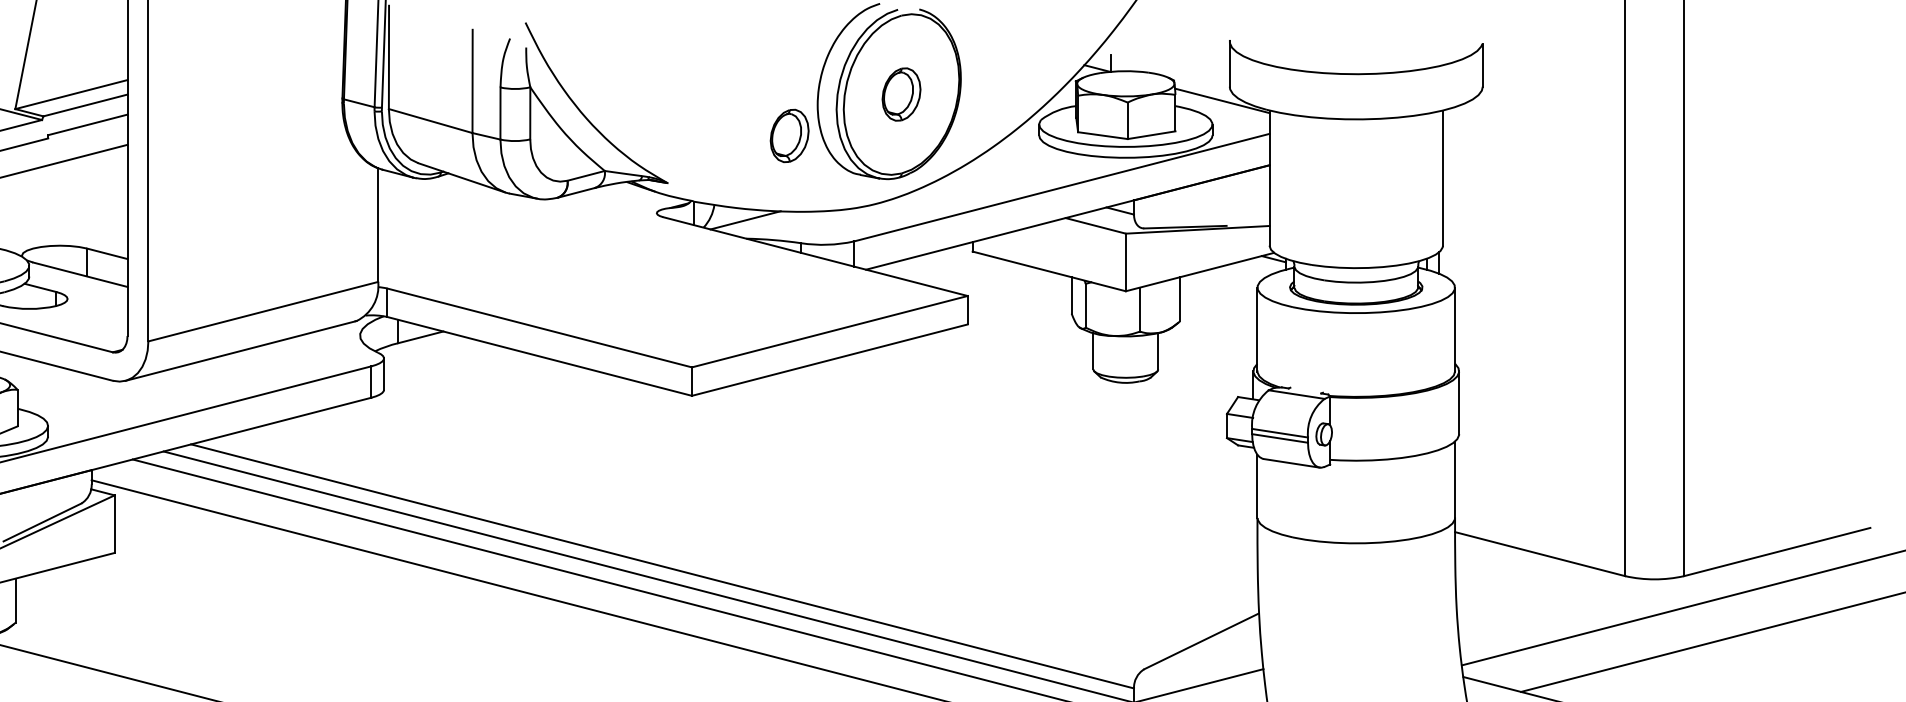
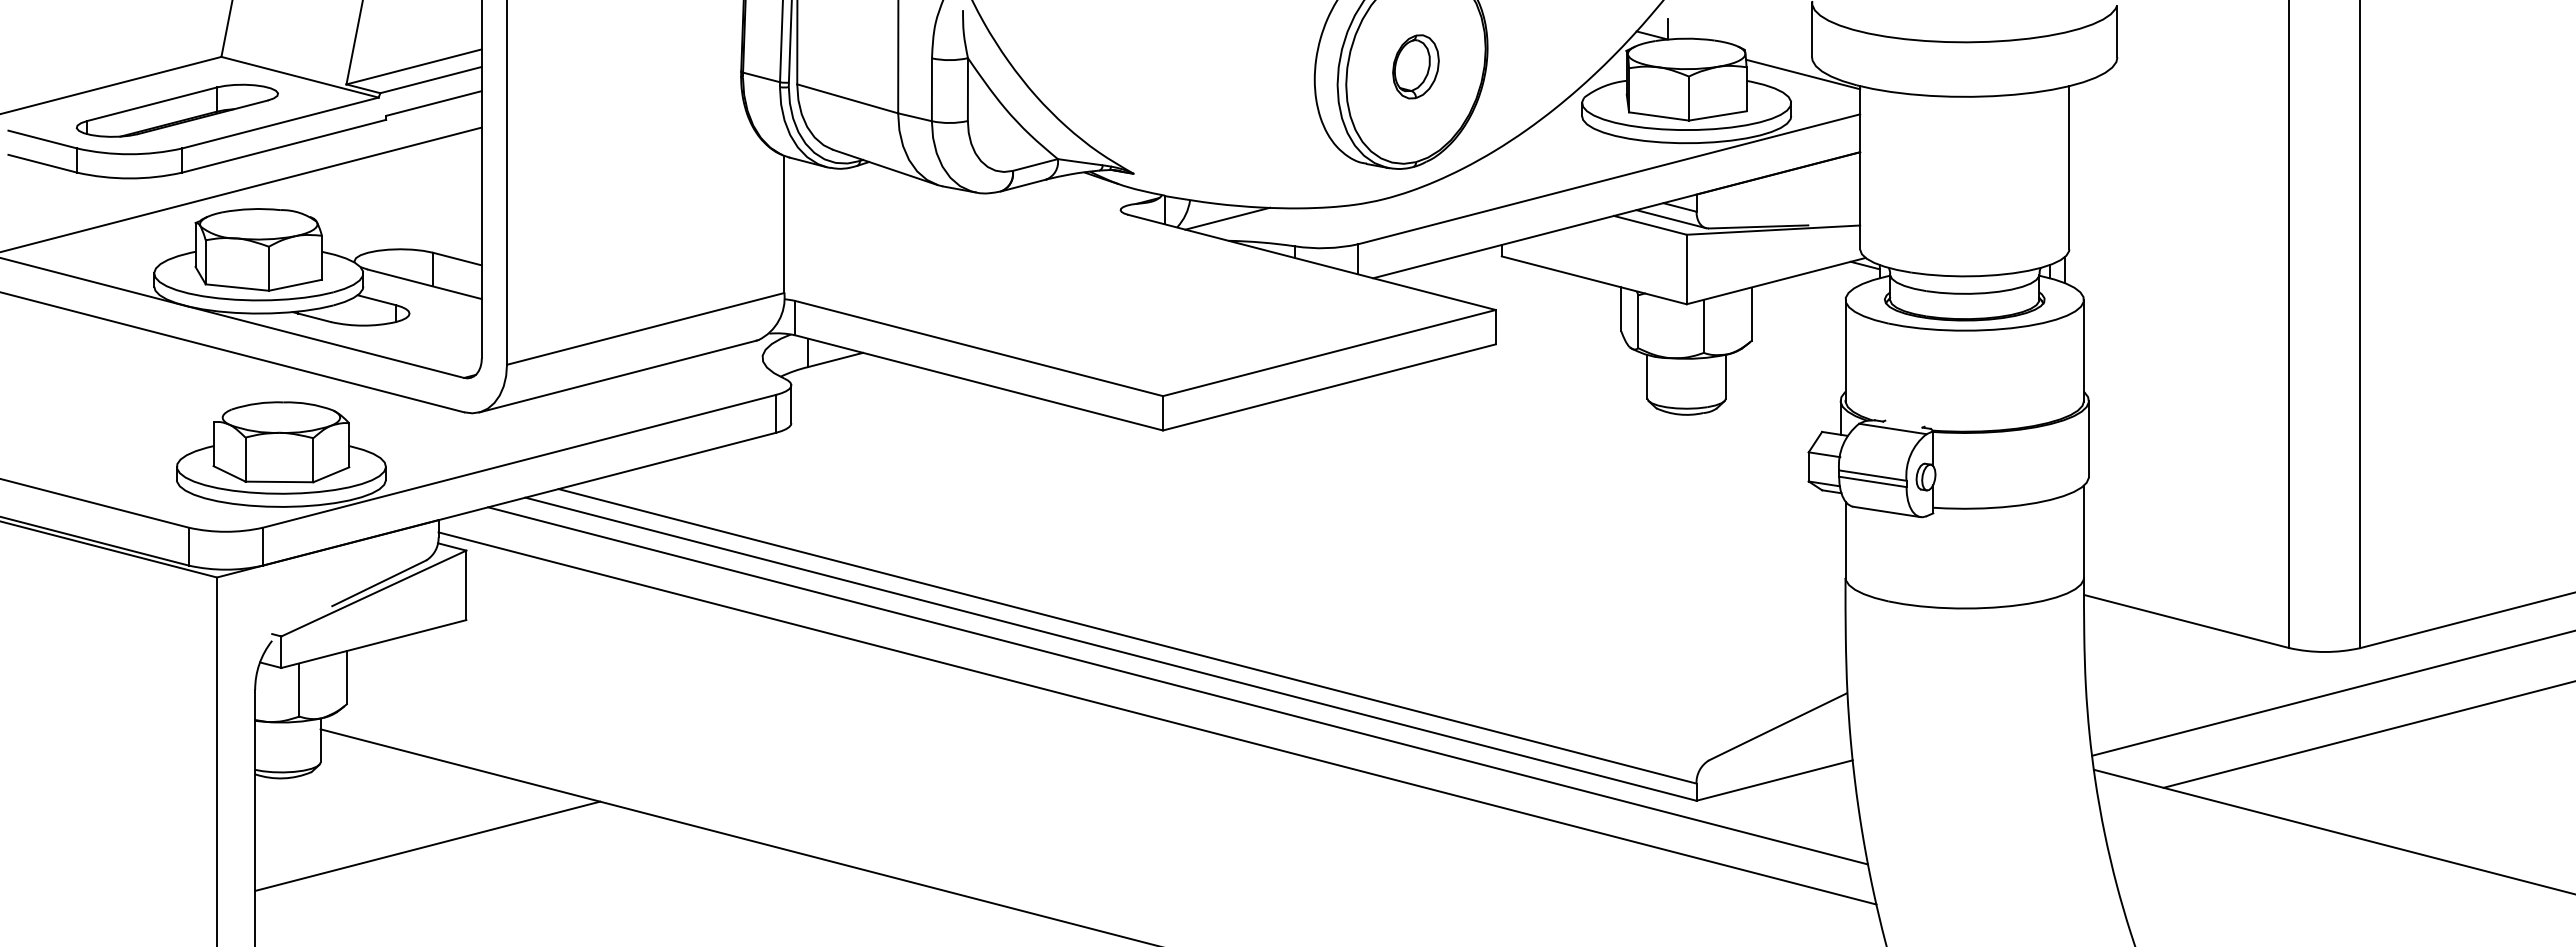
part: (789, 135) -> (1280, 116), removed
line: (1113, 221) -> (1671, 219), added

